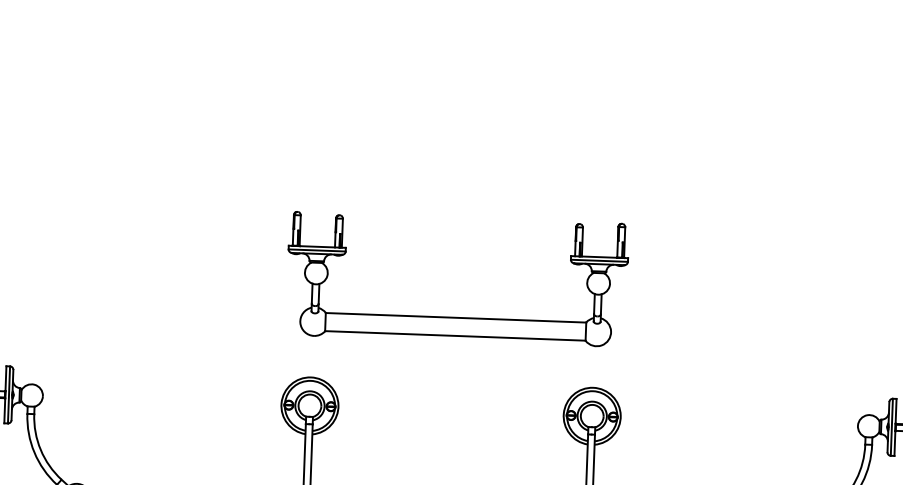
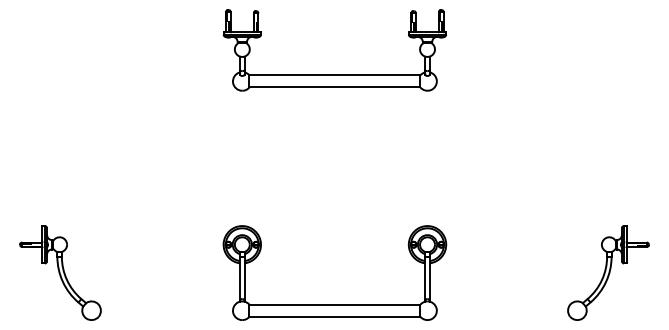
part: (455, 316) -> (334, 74), moved

